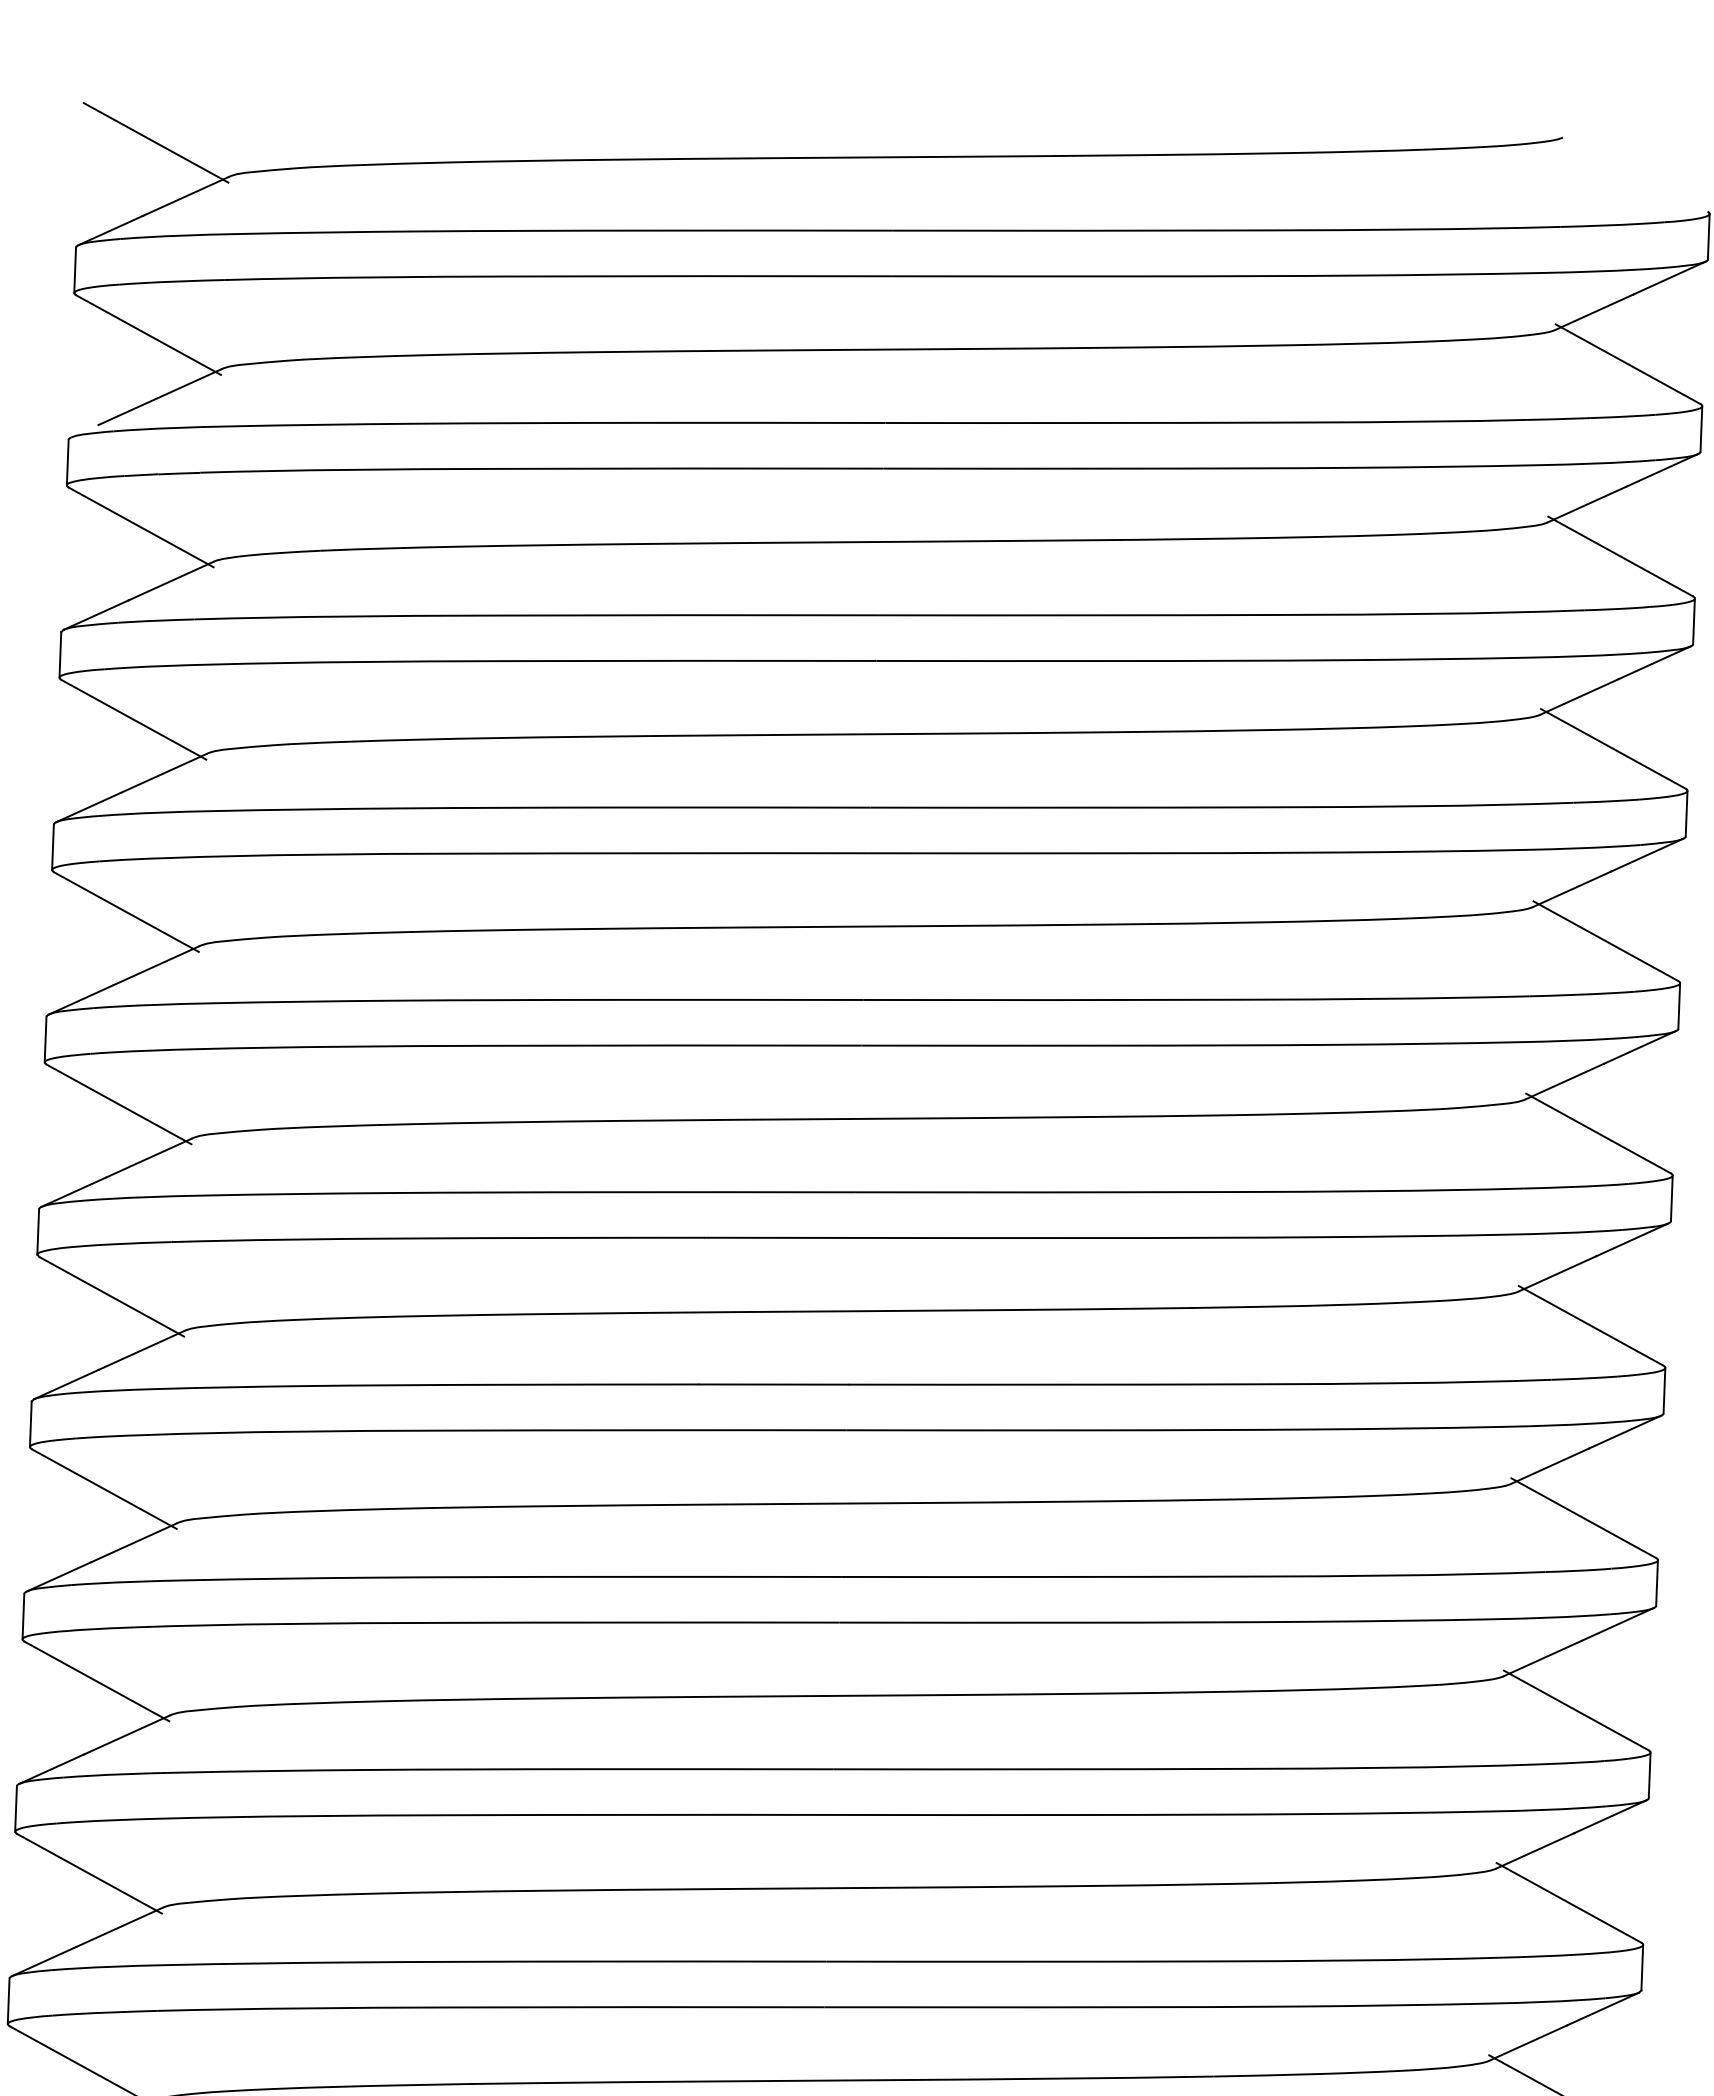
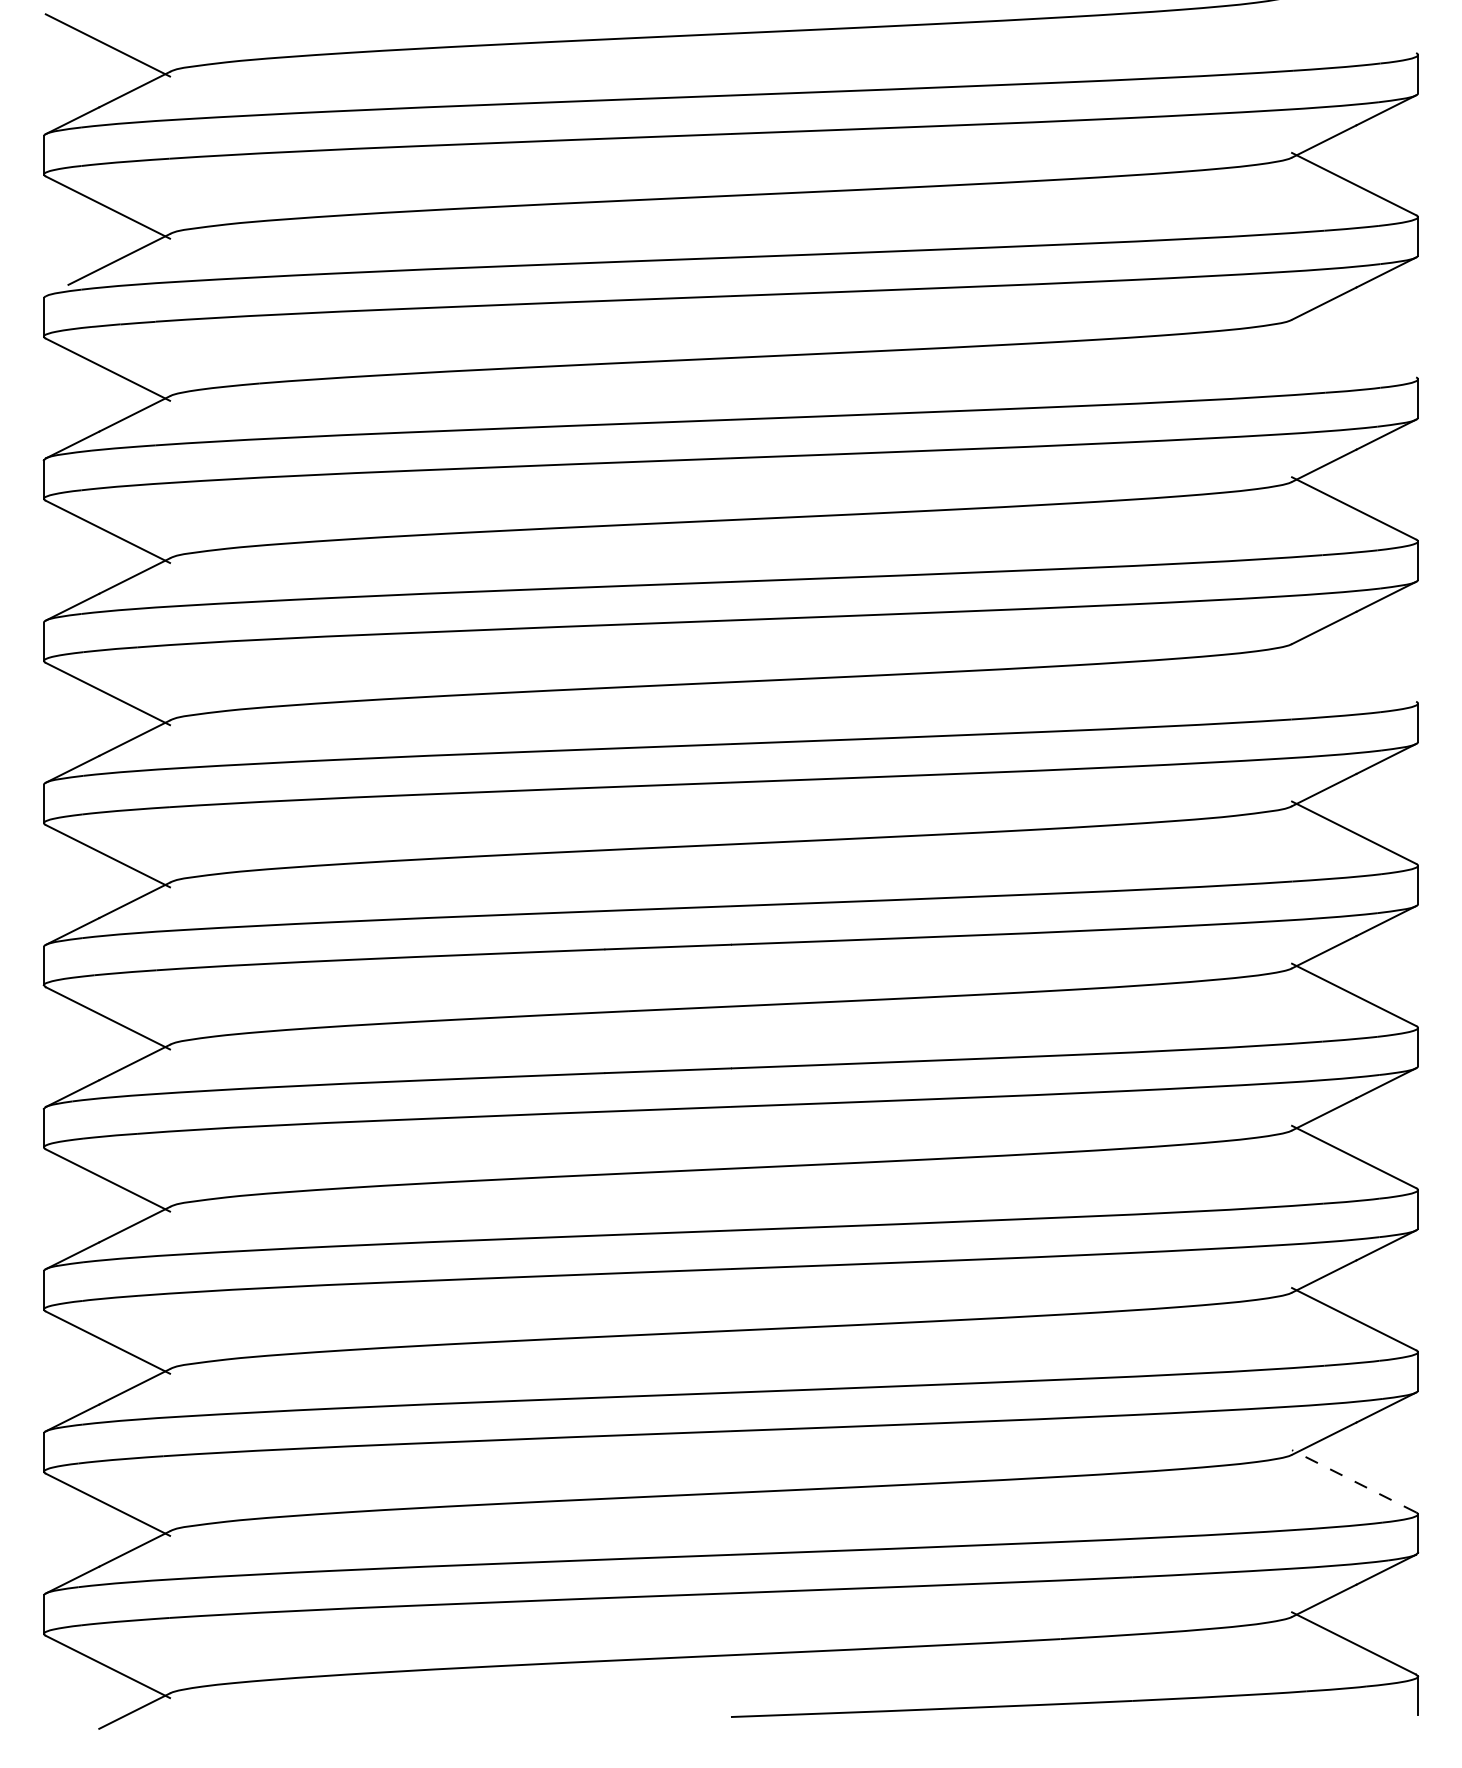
line: (1621, 556) -> (1354, 346), removed
line: (1606, 941) -> (1354, 670), removed
line: (1568, 1902) -> (1353, 1481), solid -> dashed

